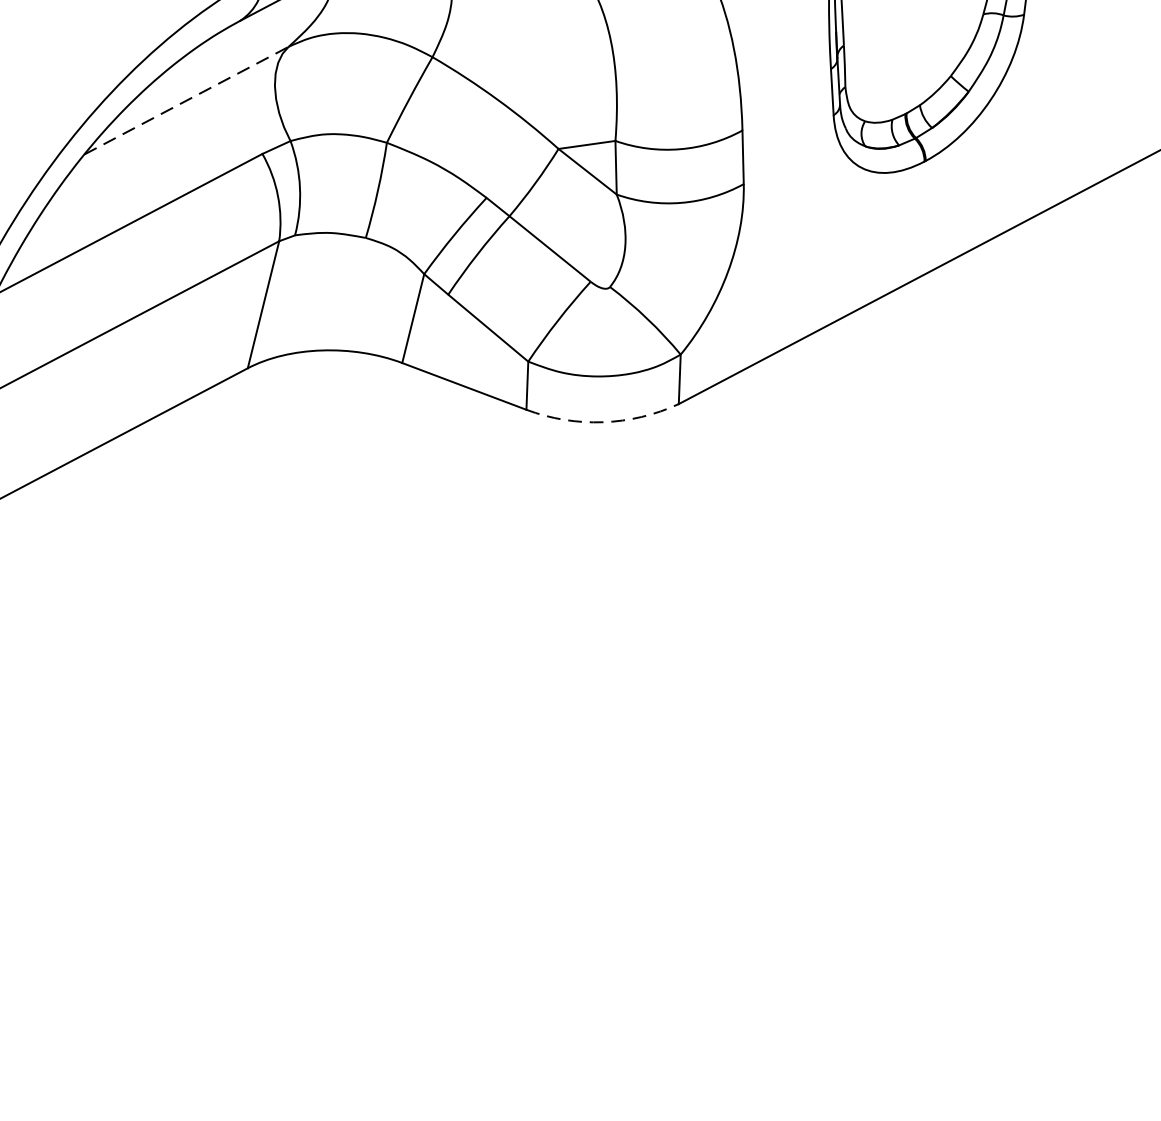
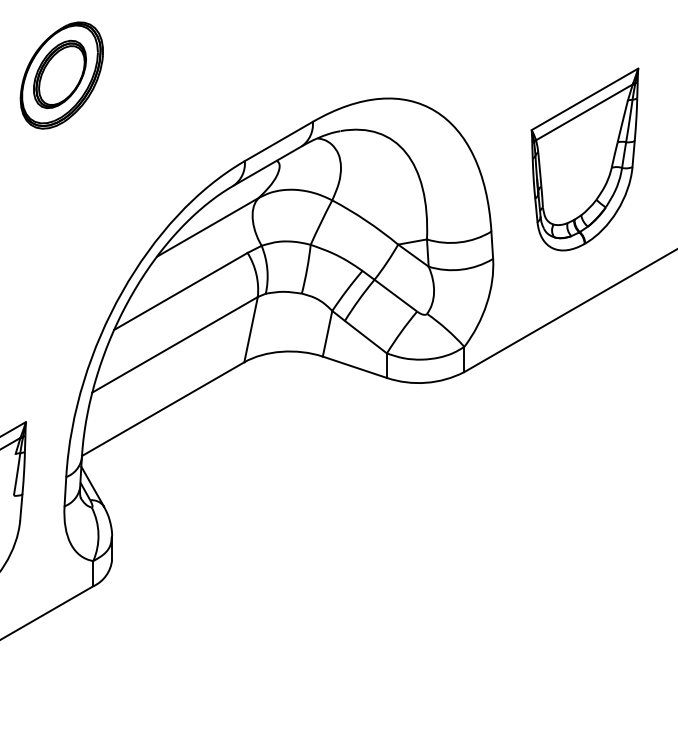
line: (185, 100) -> (207, 227), dashed -> solid
arc: (603, 421) -> (426, 382), dashed -> solid

